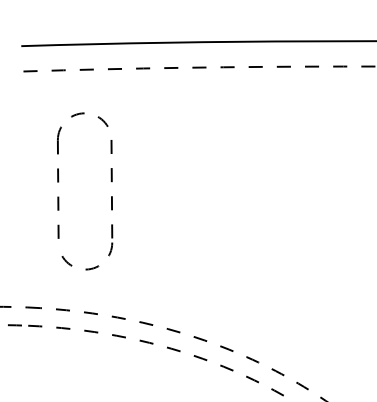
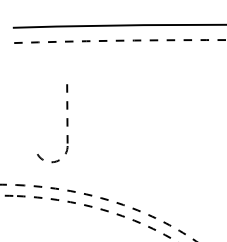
part: (58, 175) -> (35, 105), removed

